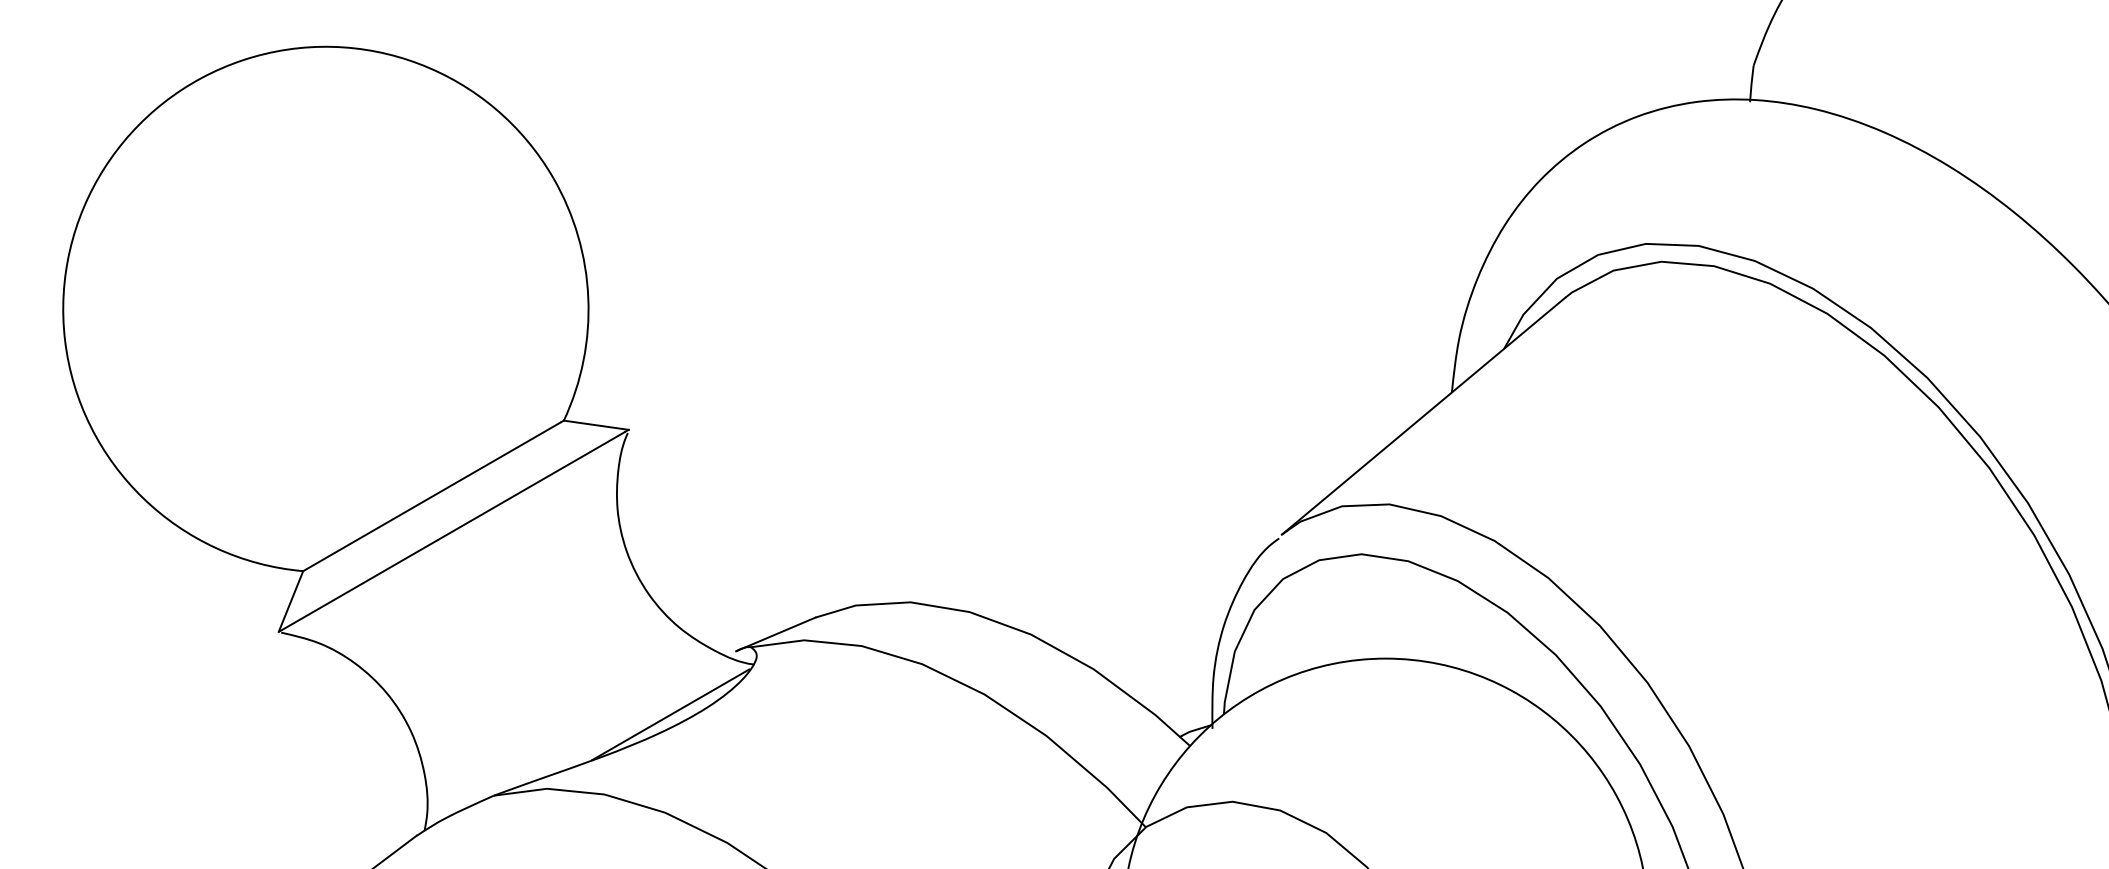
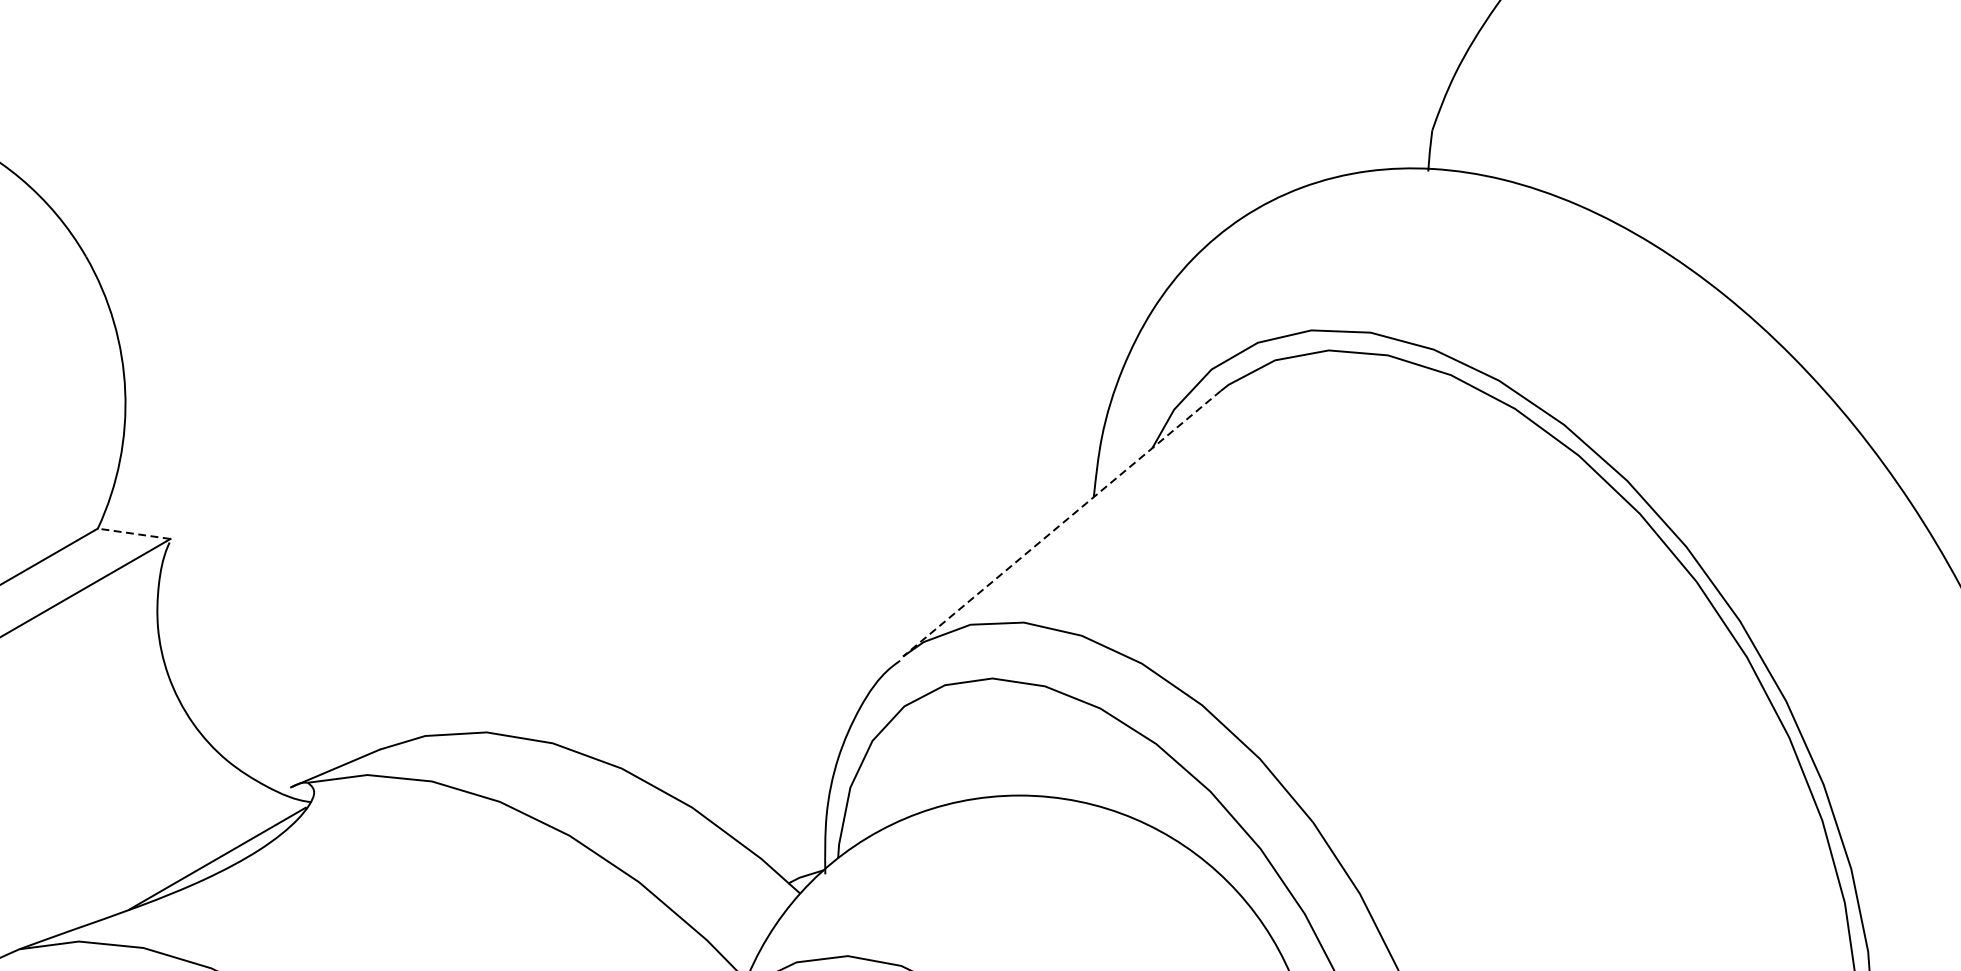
line: (1423, 416) -> (1061, 523), solid -> dashed
line: (596, 425) -> (134, 534), solid -> dashed

